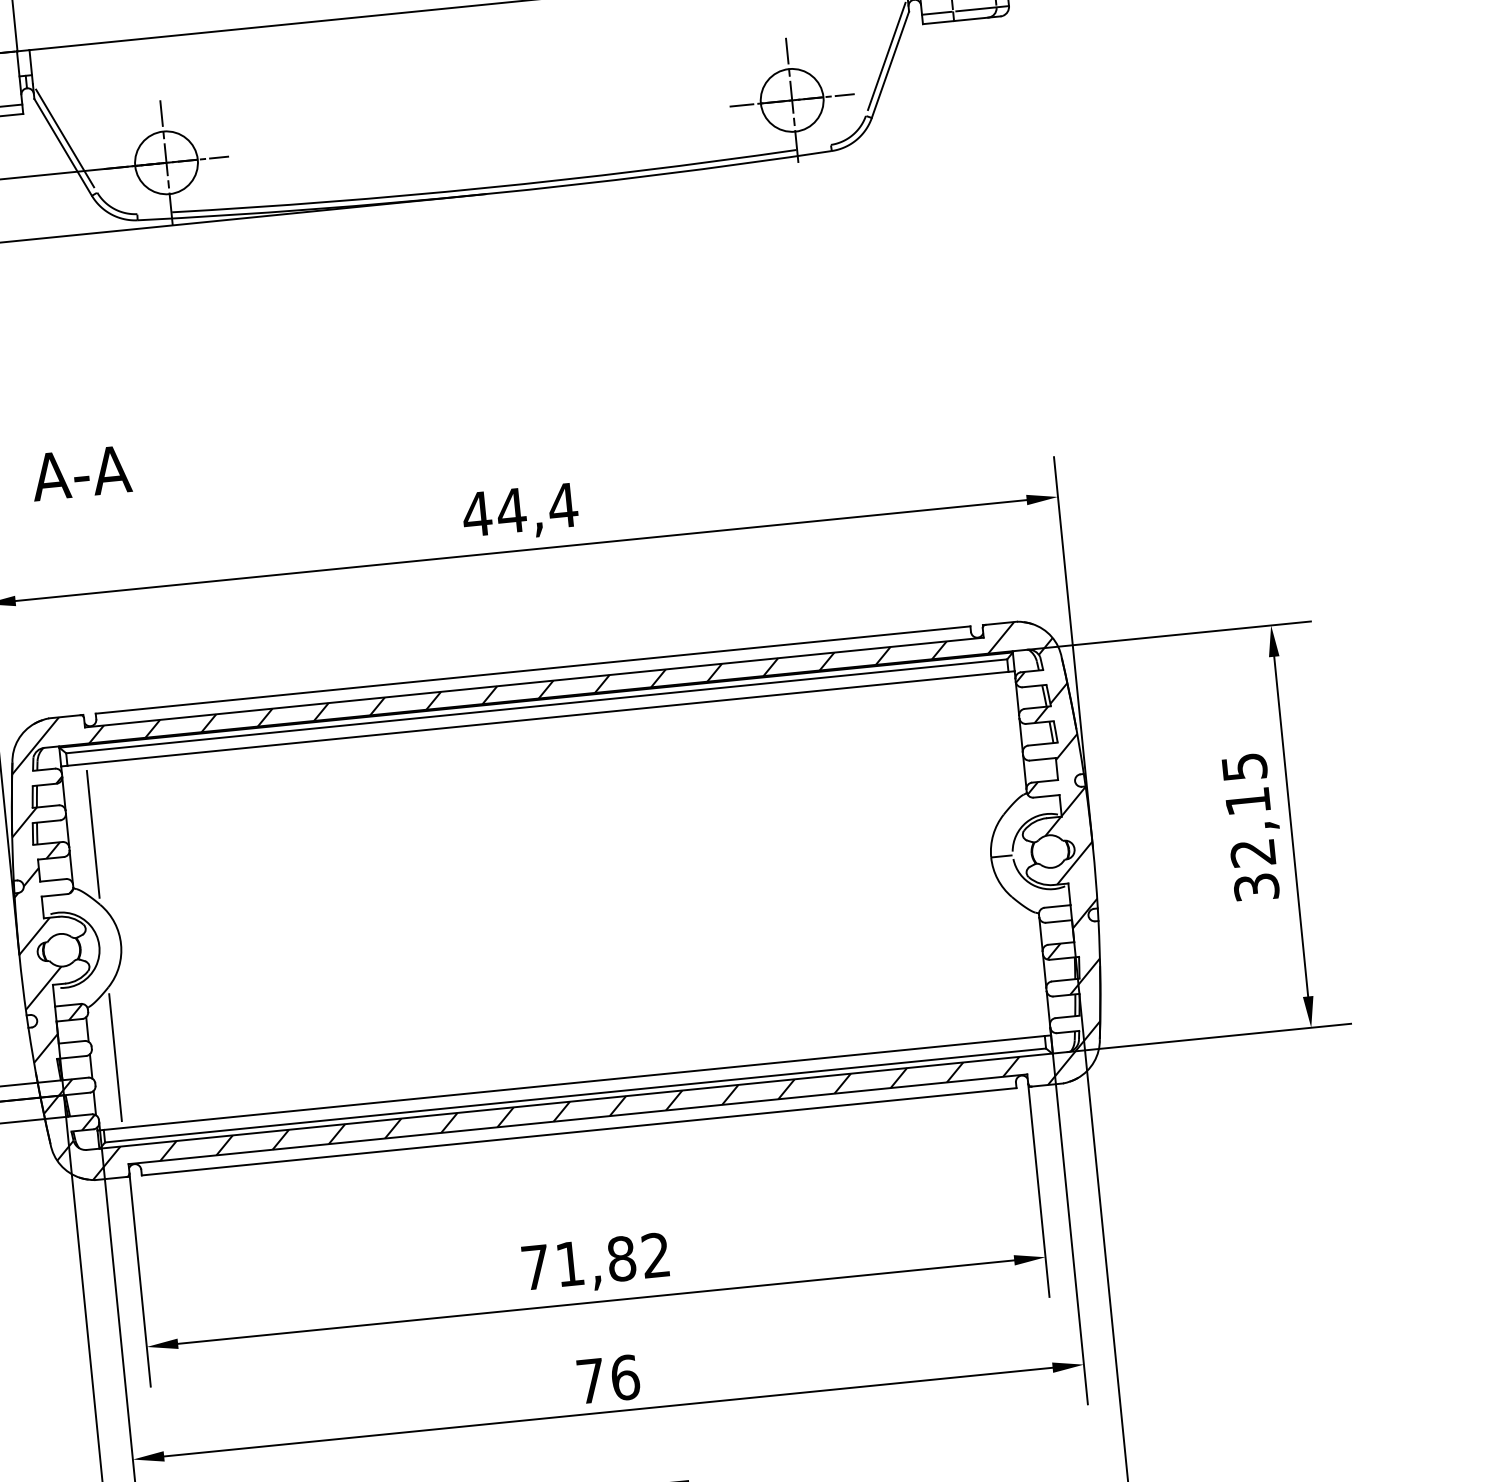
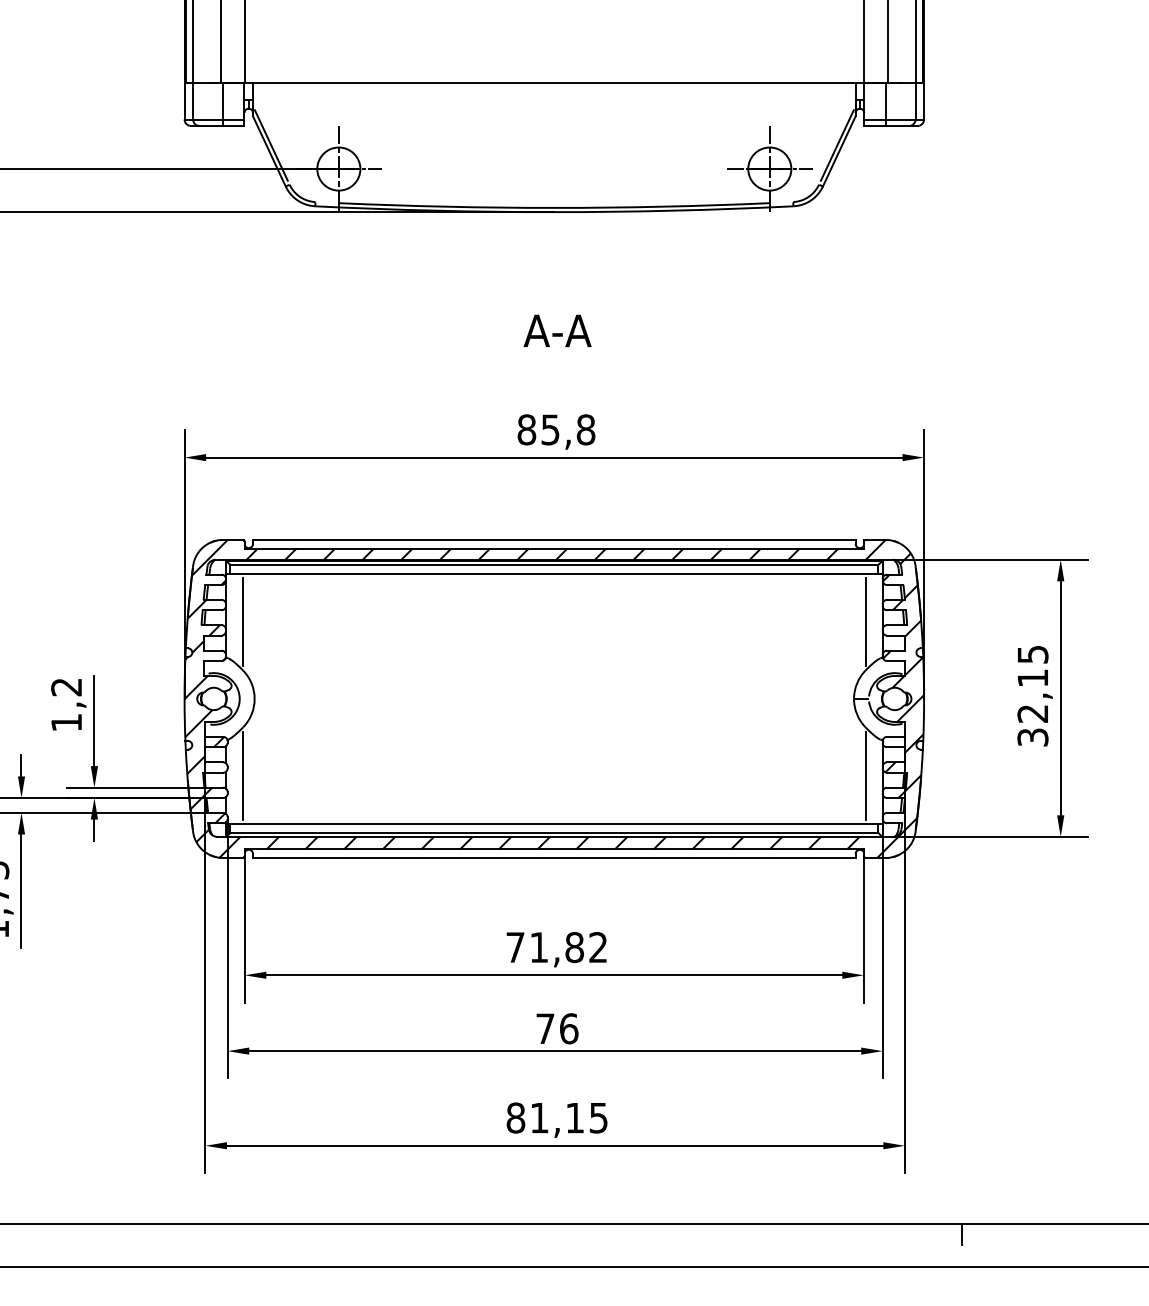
text: (81, 472) -> (557, 330), moved
text: (520, 509) -> (556, 429), 44,4 -> 85,8
line: (996, 743) -> (865, 621), added
line: (1018, 966) -> (865, 775), added

